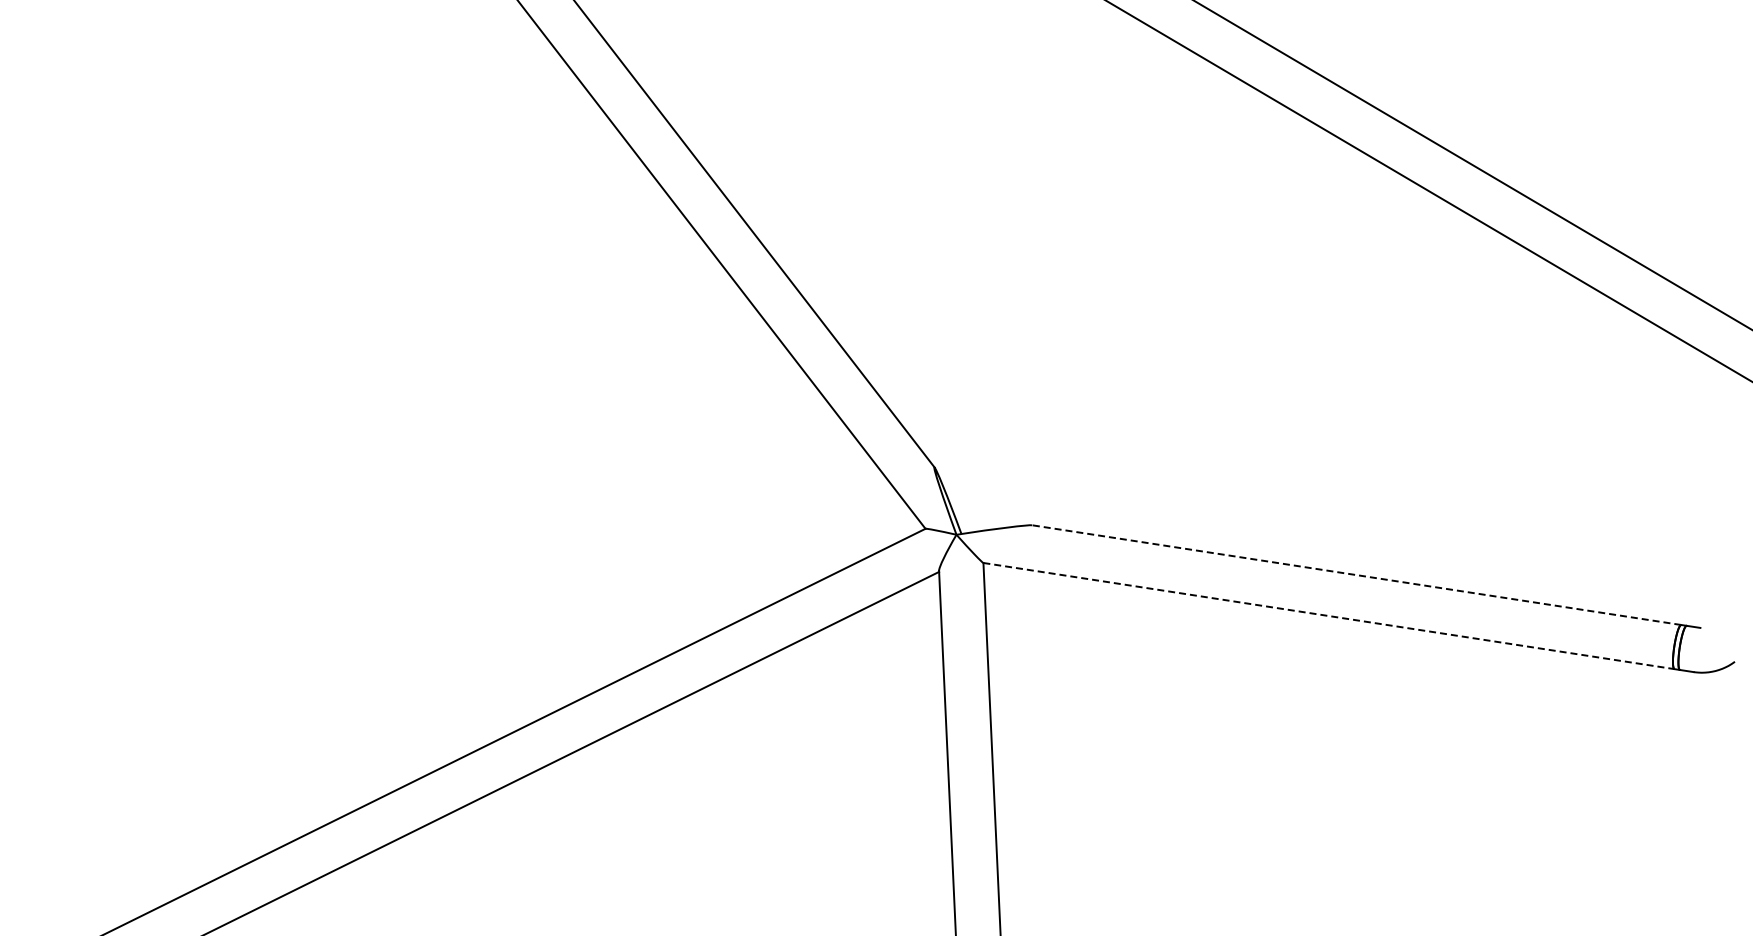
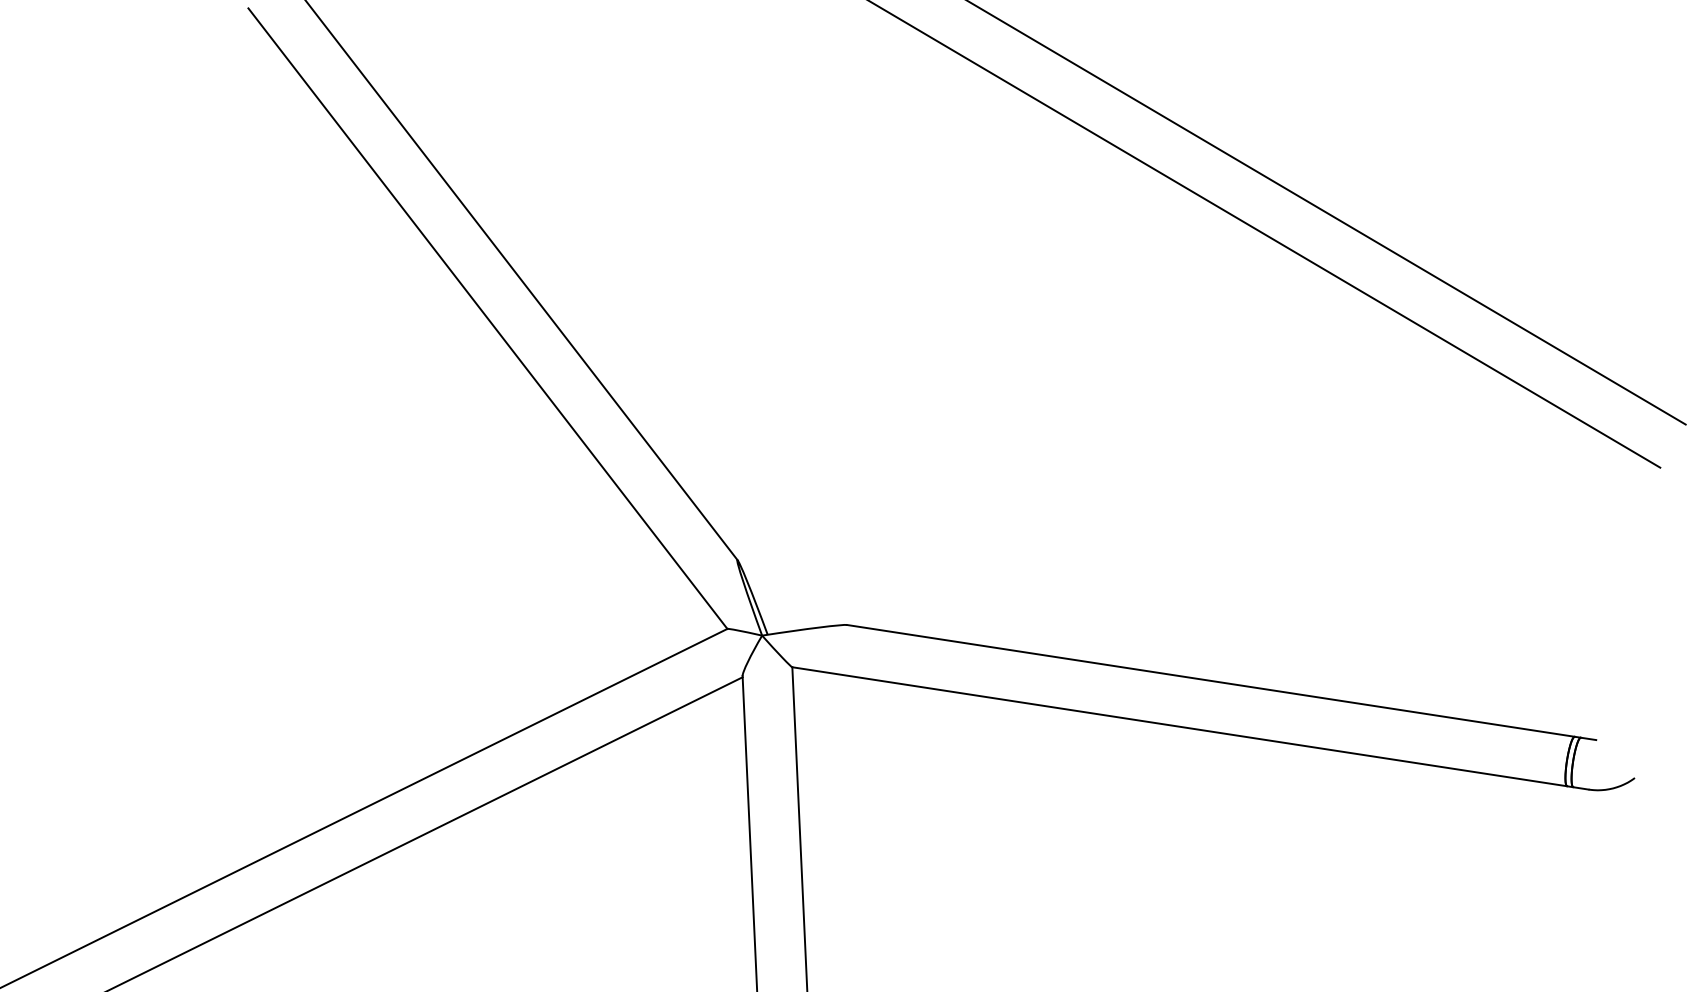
line: (1356, 575) -> (1210, 681), dashed -> solid
line: (1328, 616) -> (1179, 727), dashed -> solid

